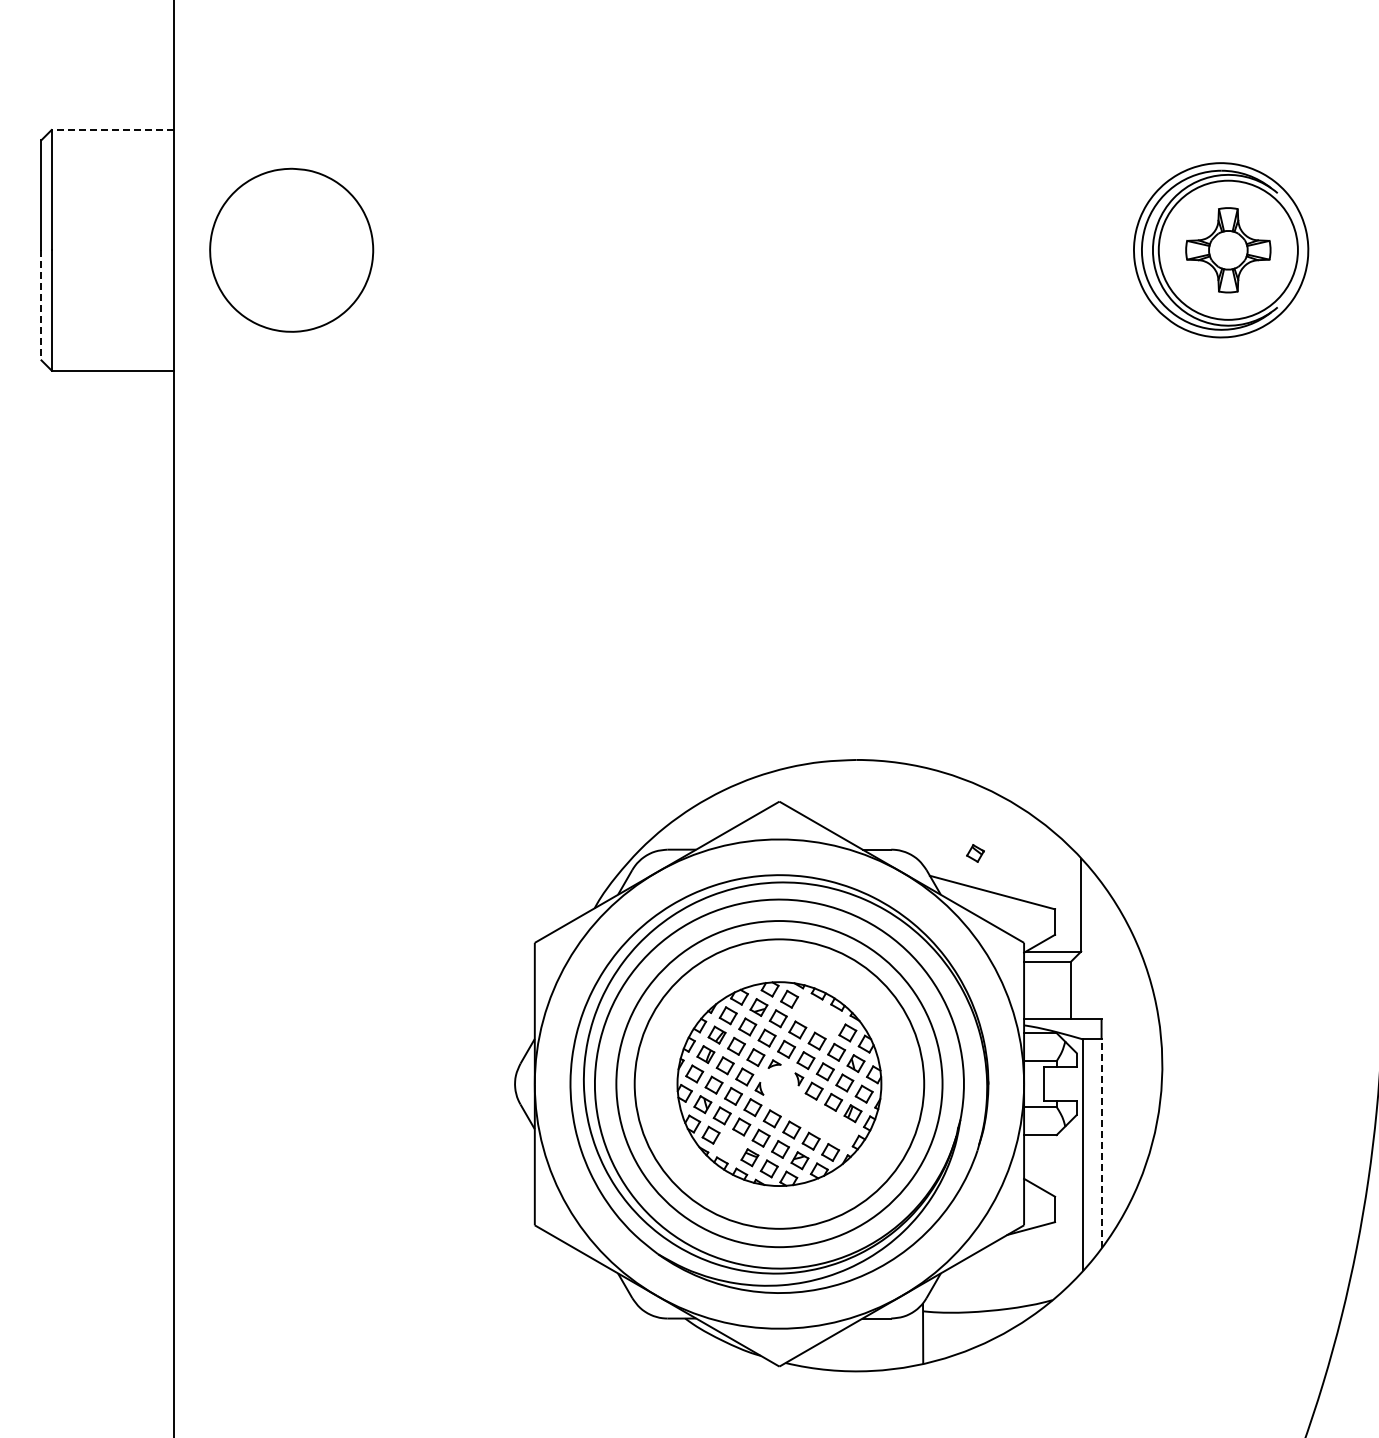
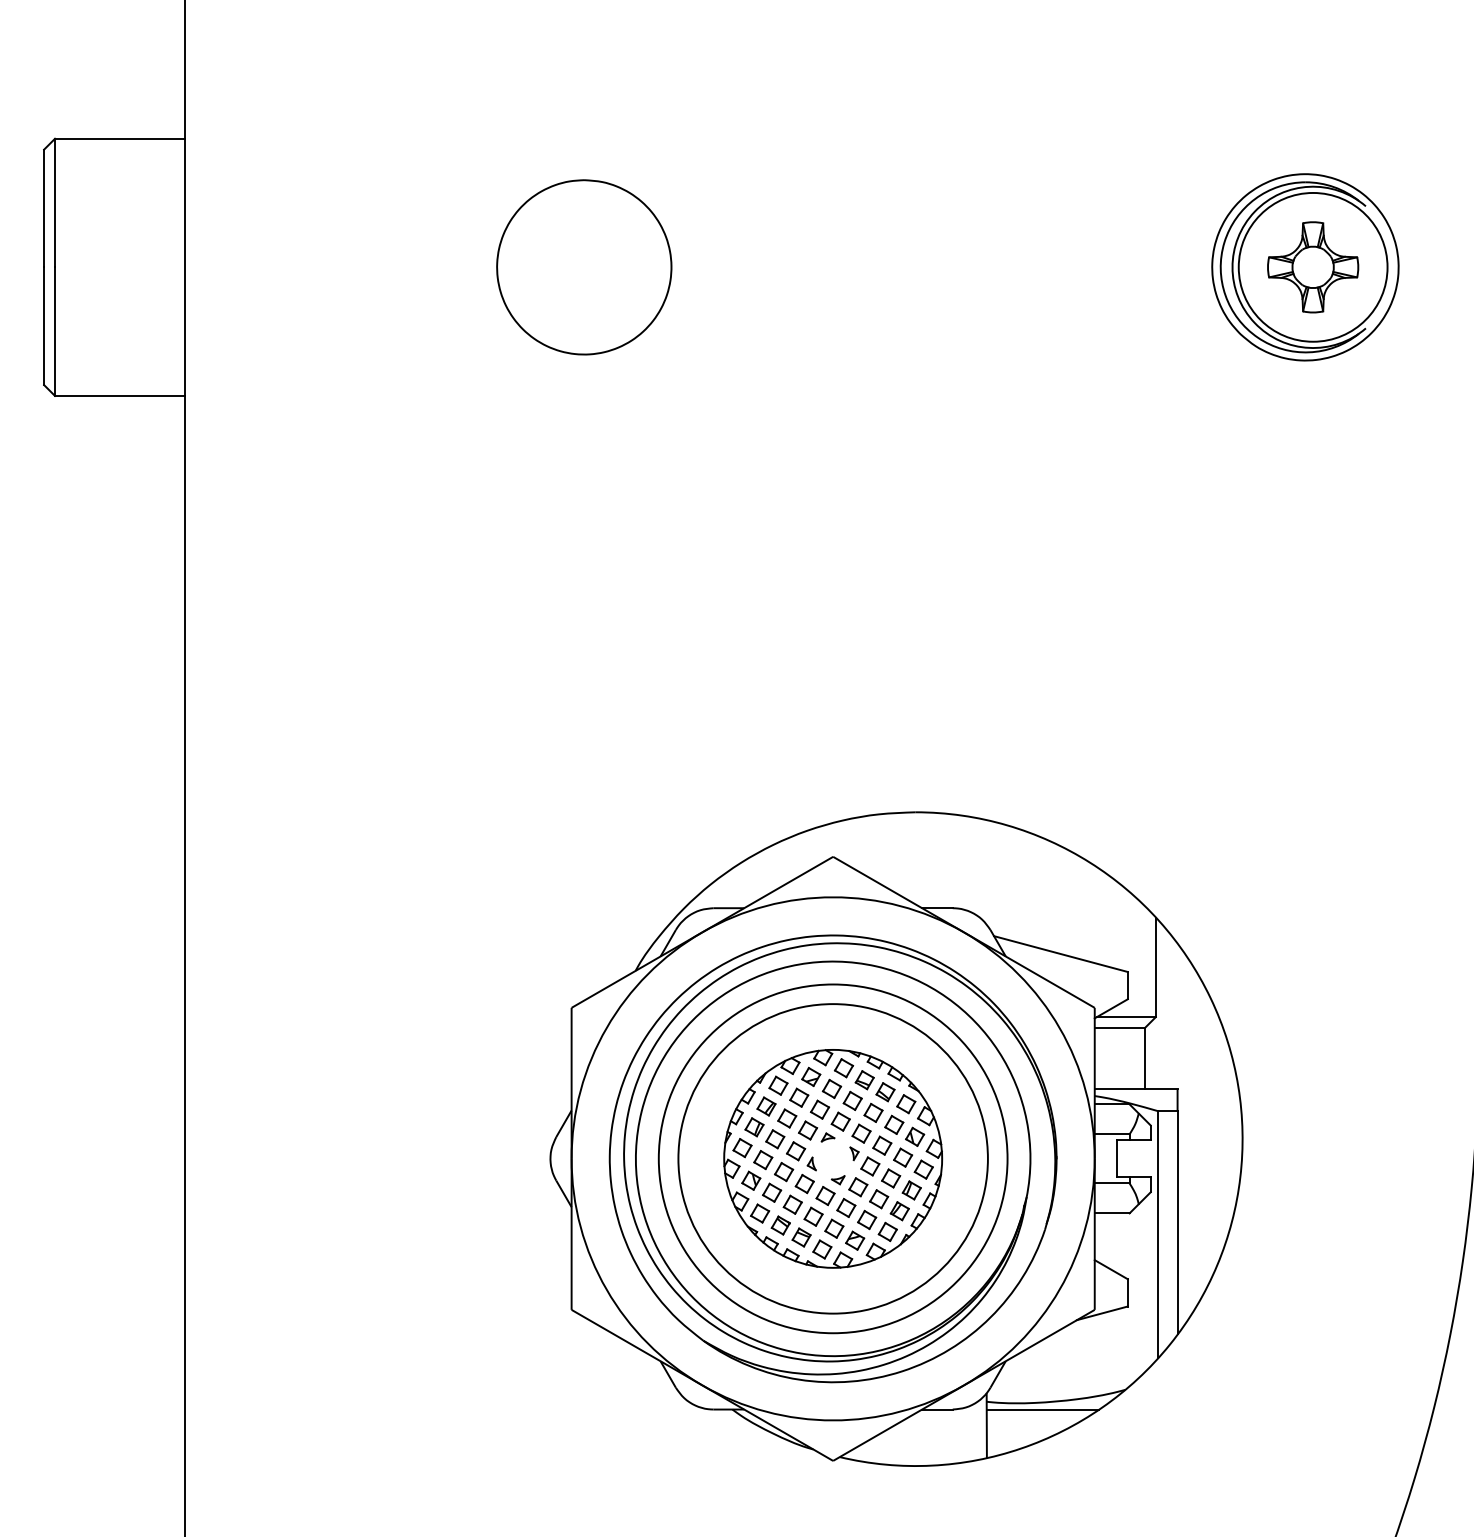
line: (112, 130) -> (120, 139), dashed -> solid
part: (291, 249) -> (584, 266), moved
line: (41, 305) -> (44, 326), dashed -> solid
part: (975, 853) -> (780, 1225), moved
part: (818, 1016) -> (874, 1086), added
part: (814, 1120) -> (870, 1197), added
line: (1101, 1143) -> (1177, 1222), dashed -> solid
line: (975, 1318) -> (1042, 1409), added

